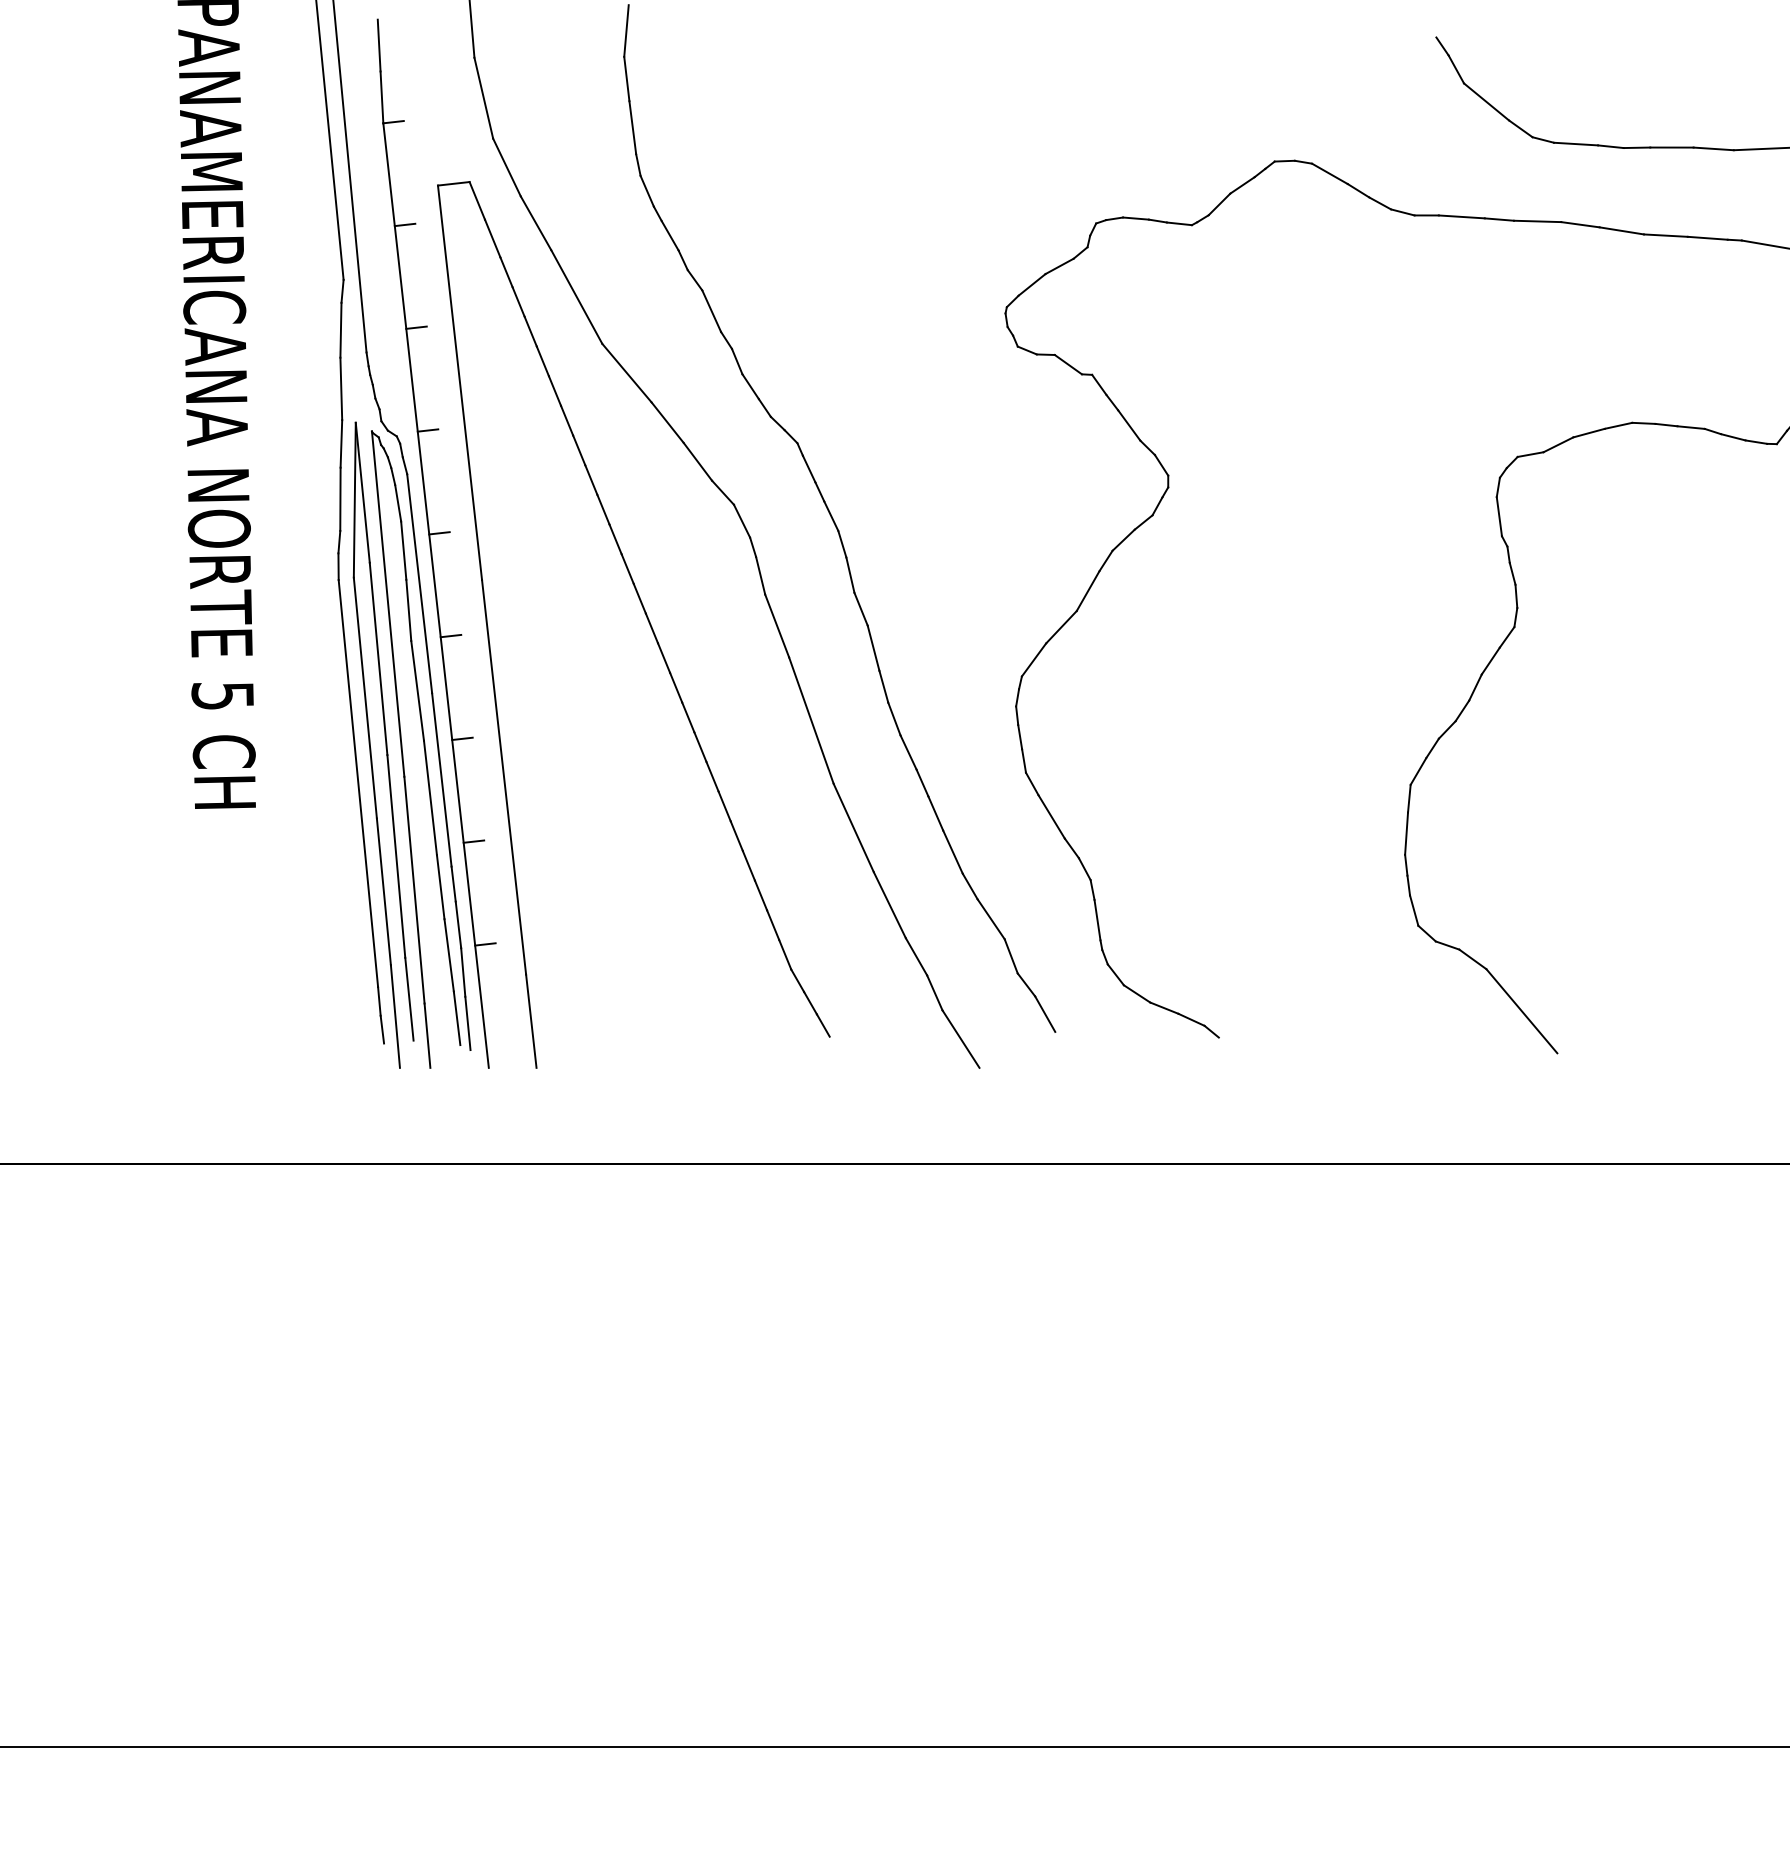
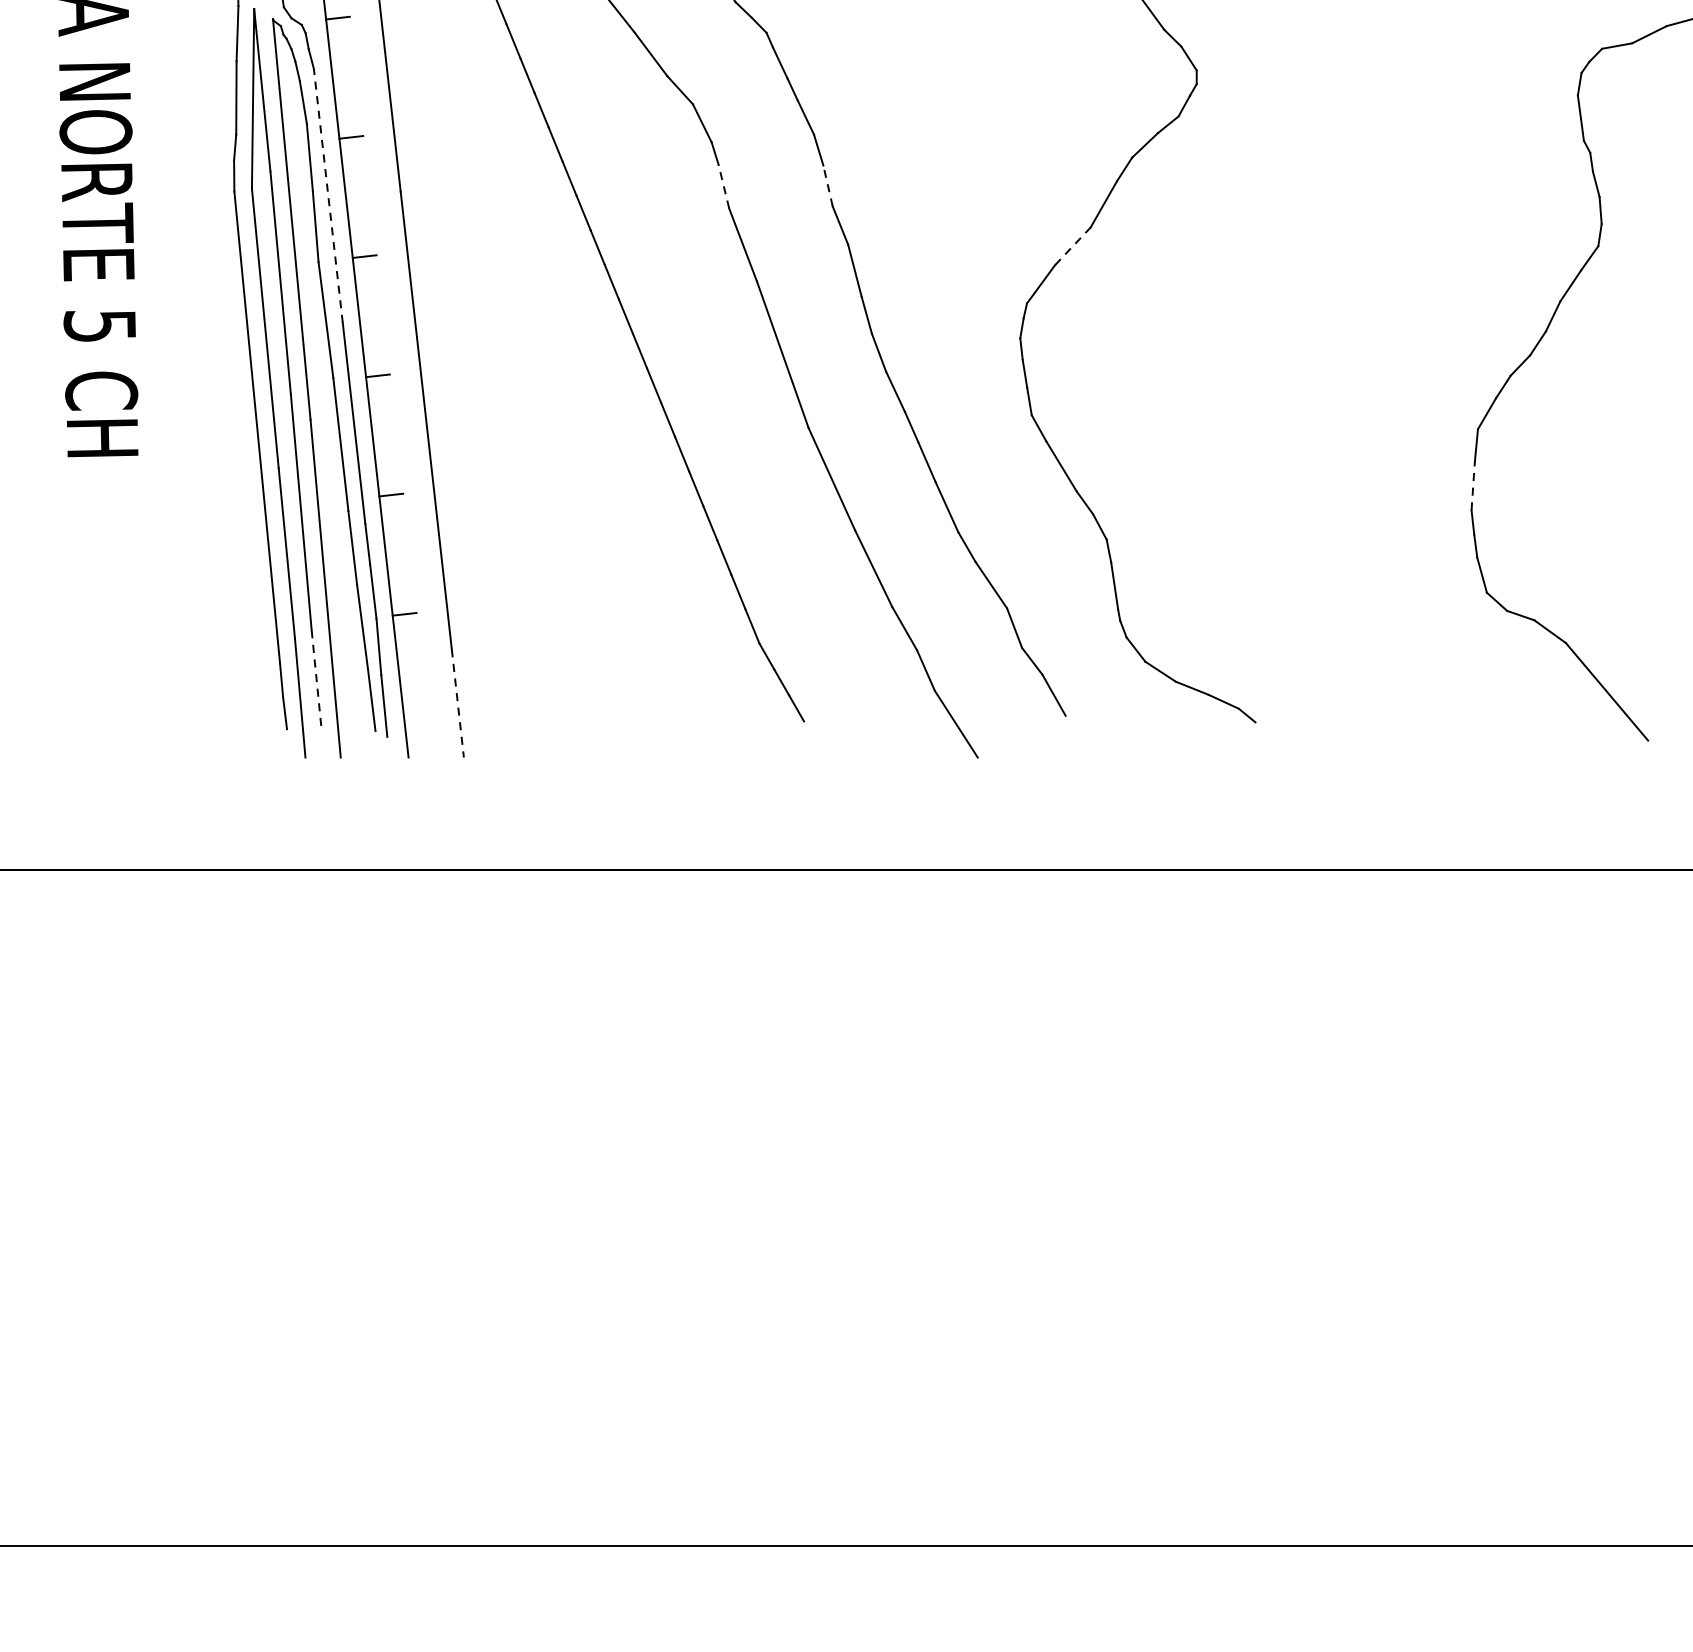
line: (850, 574) -> (828, 185), solid -> dashed
line: (760, 575) -> (723, 186), solid -> dashed
line: (419, 583) -> (328, 195), solid -> dashed
line: (1061, 626) -> (1072, 245), solid -> dashed
line: (1406, 833) -> (1473, 485), solid -> dashed
line: (409, 999) -> (316, 678), solid -> dashed
line: (531, 1021) -> (458, 703), solid -> dashed

